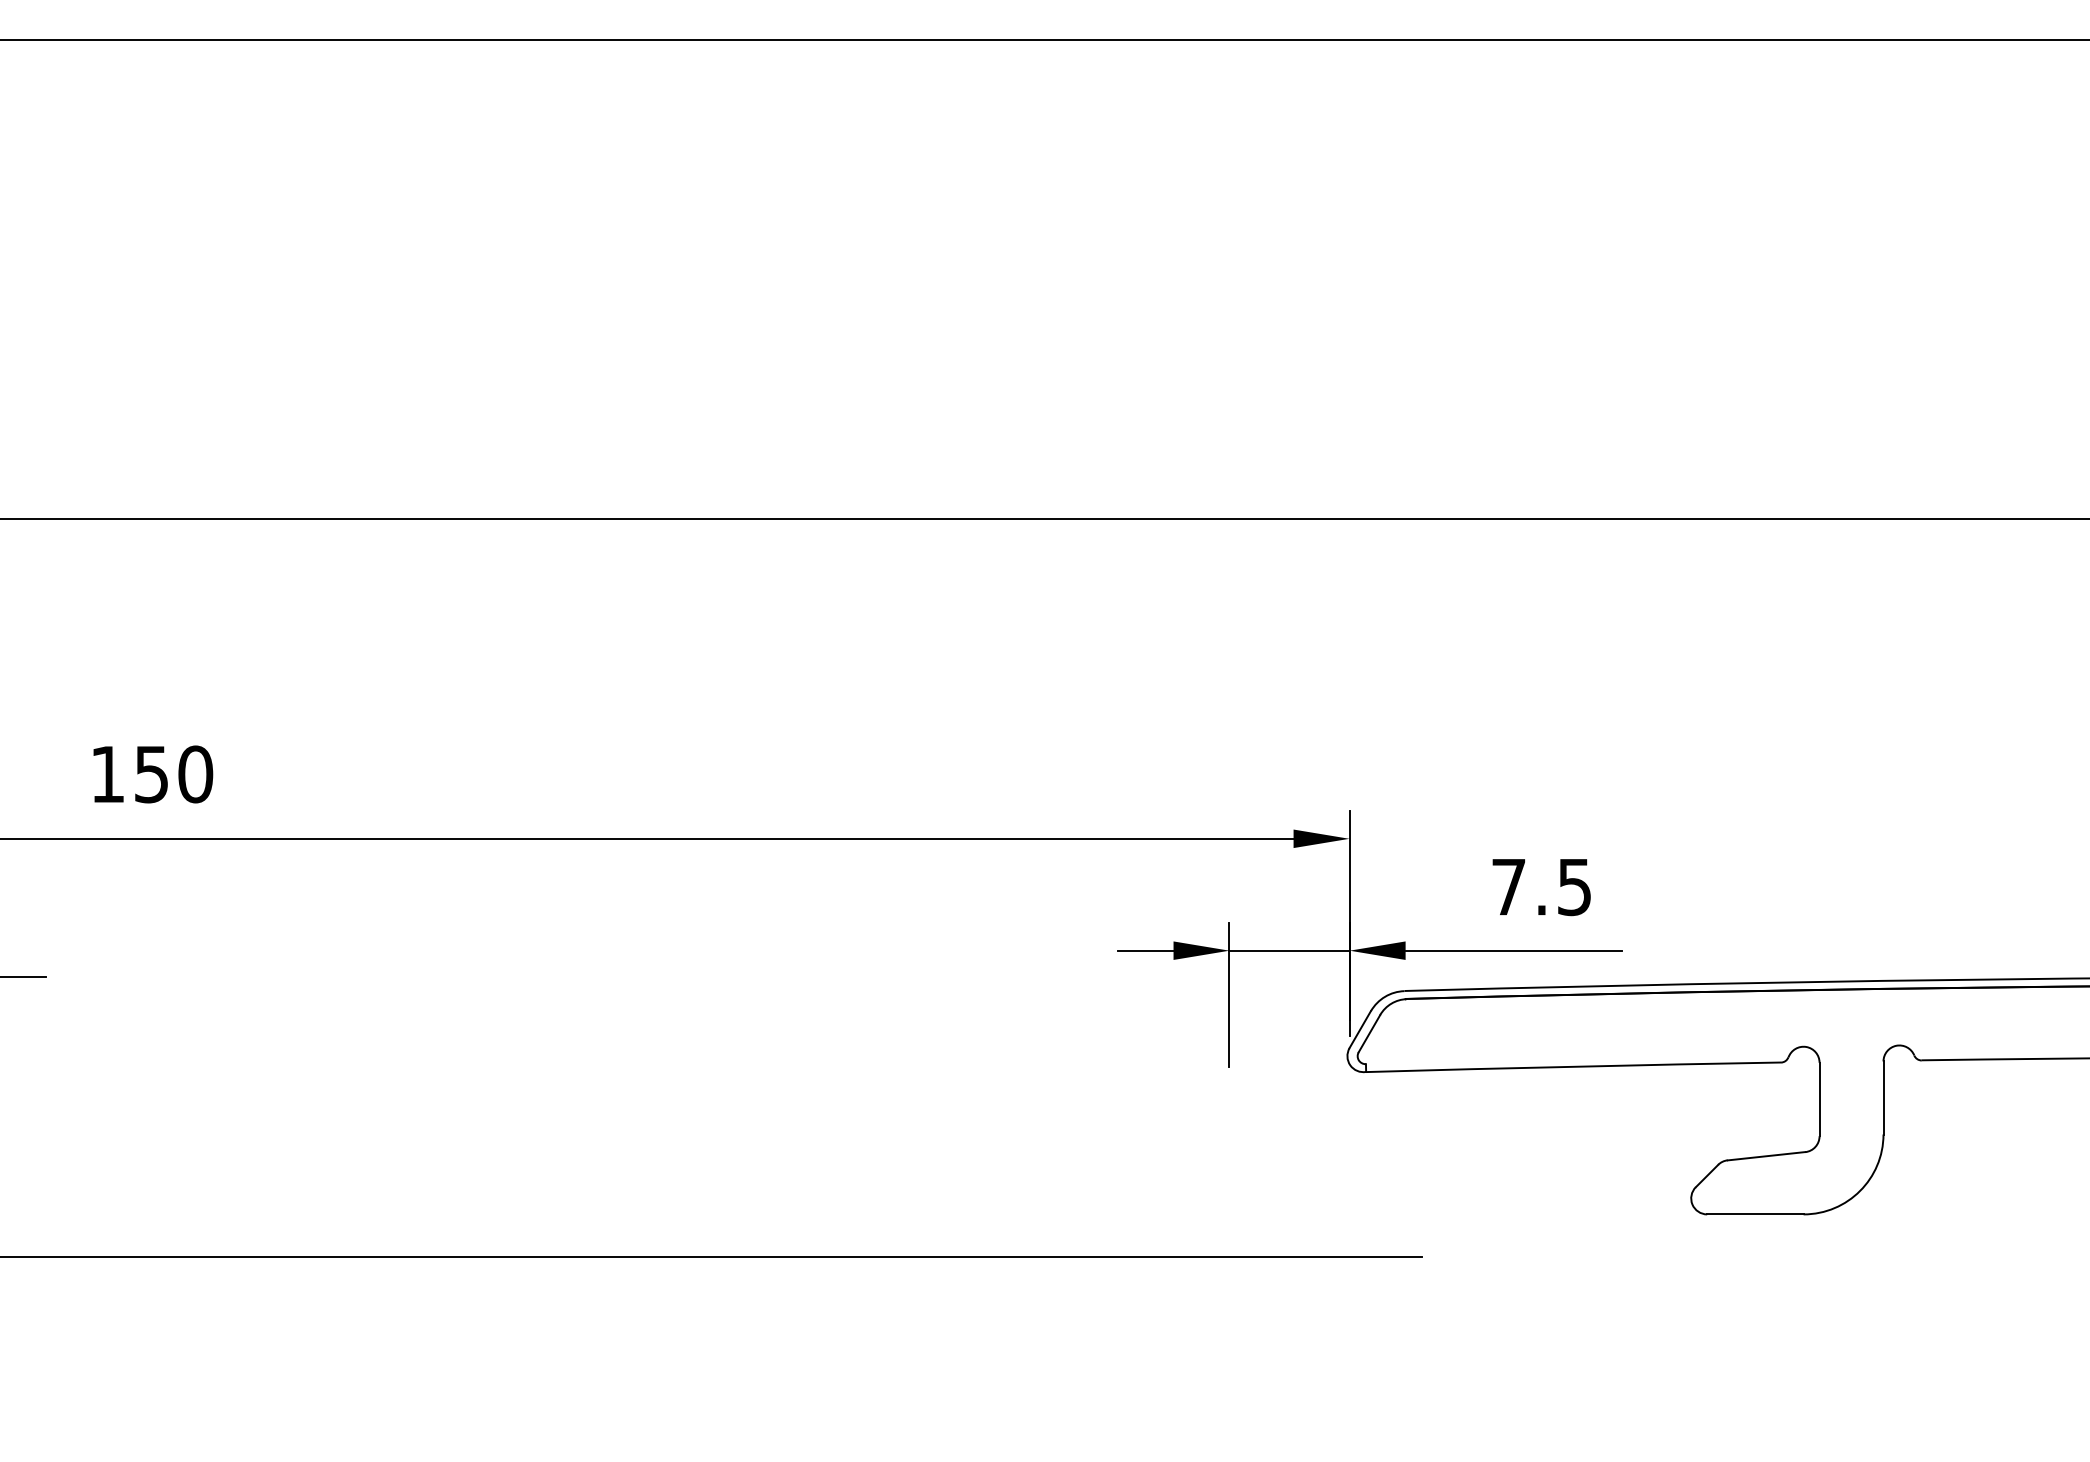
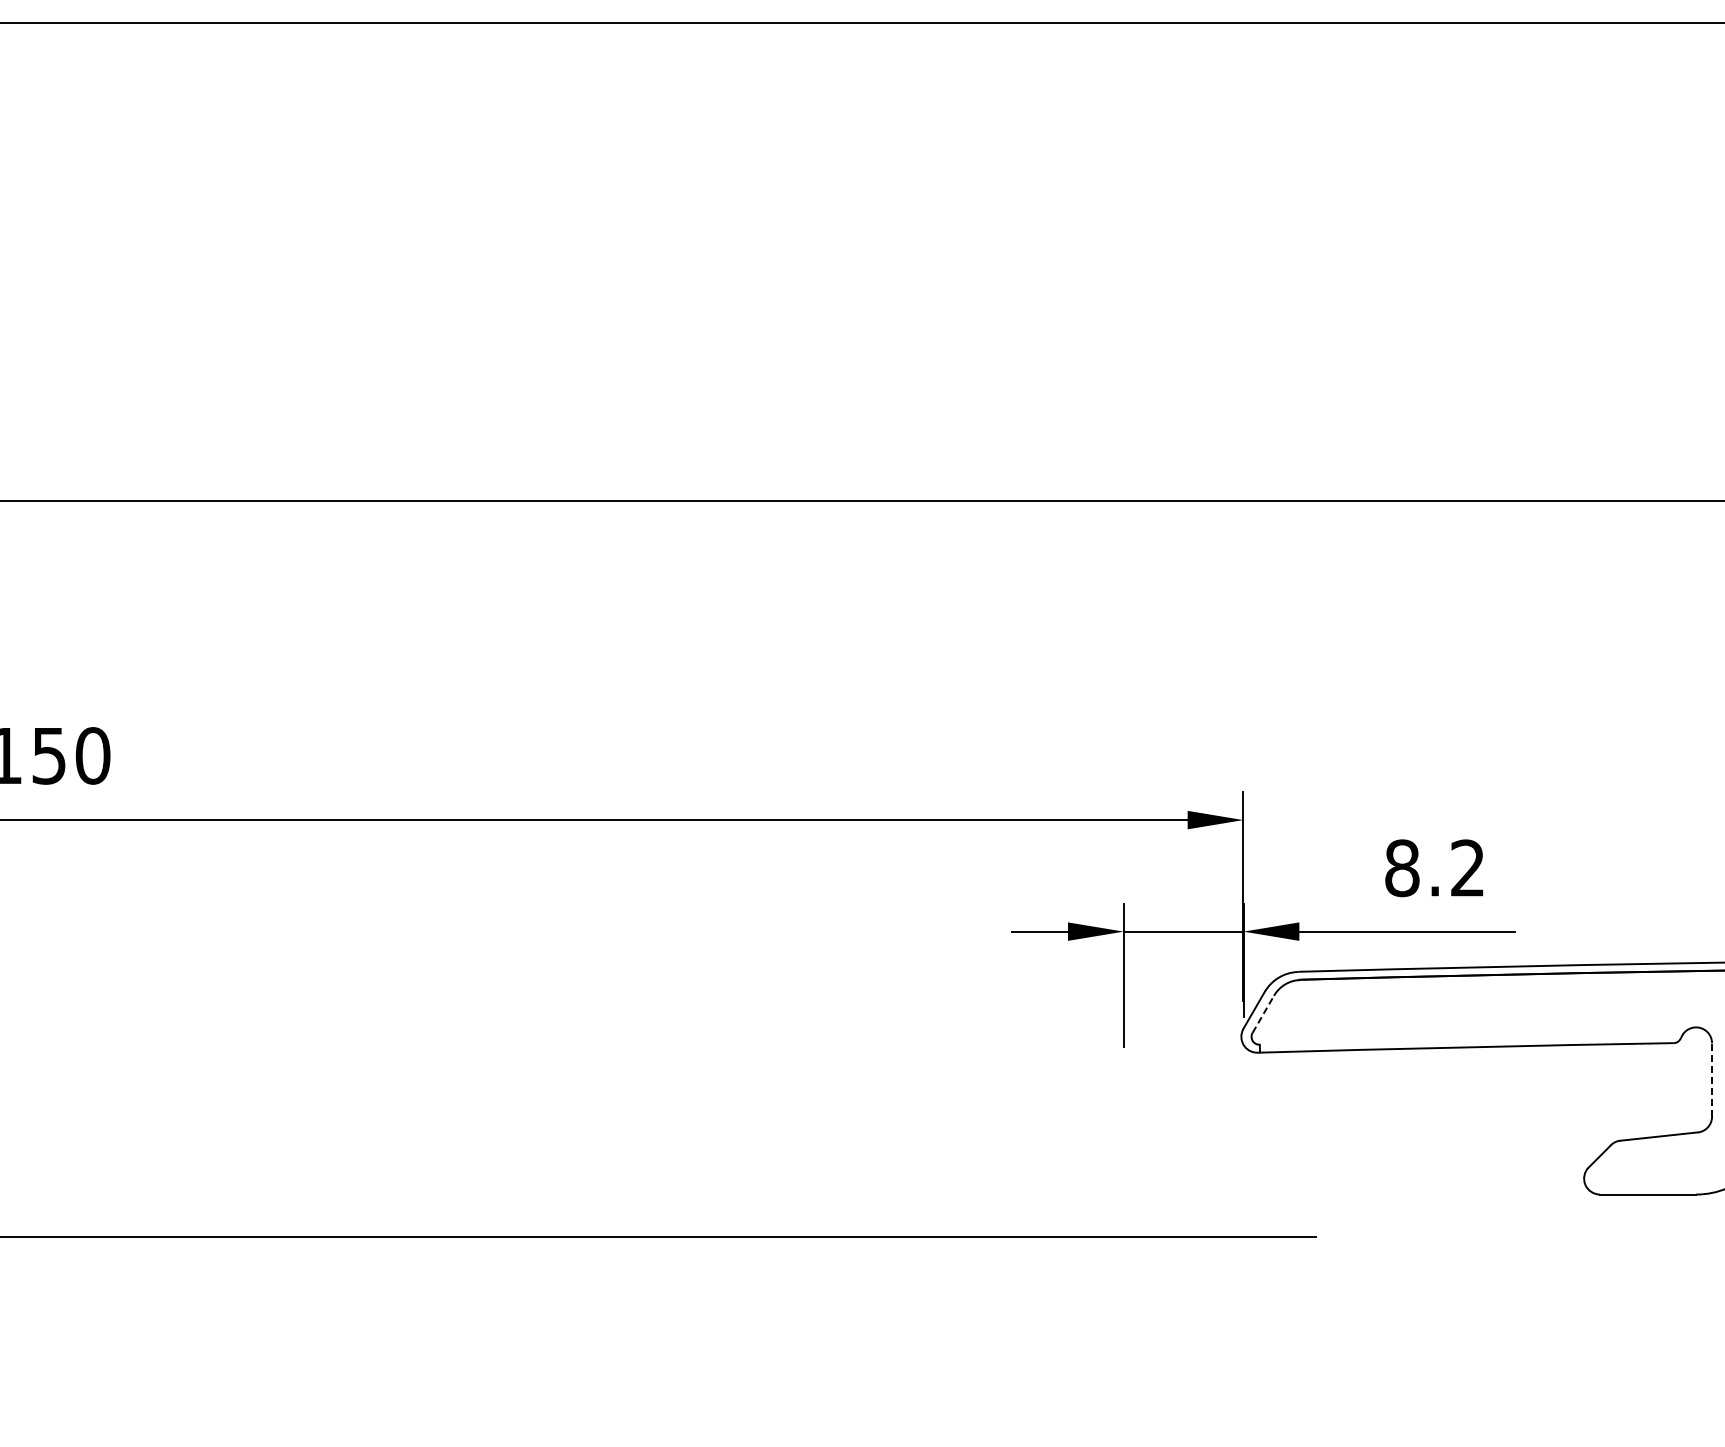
text: (1540, 887) -> (1433, 868), 7.5 -> 8.2
line: (1369, 1033) -> (1263, 1014), solid -> dashed
line: (1819, 1099) -> (1712, 1079), solid -> dashed

